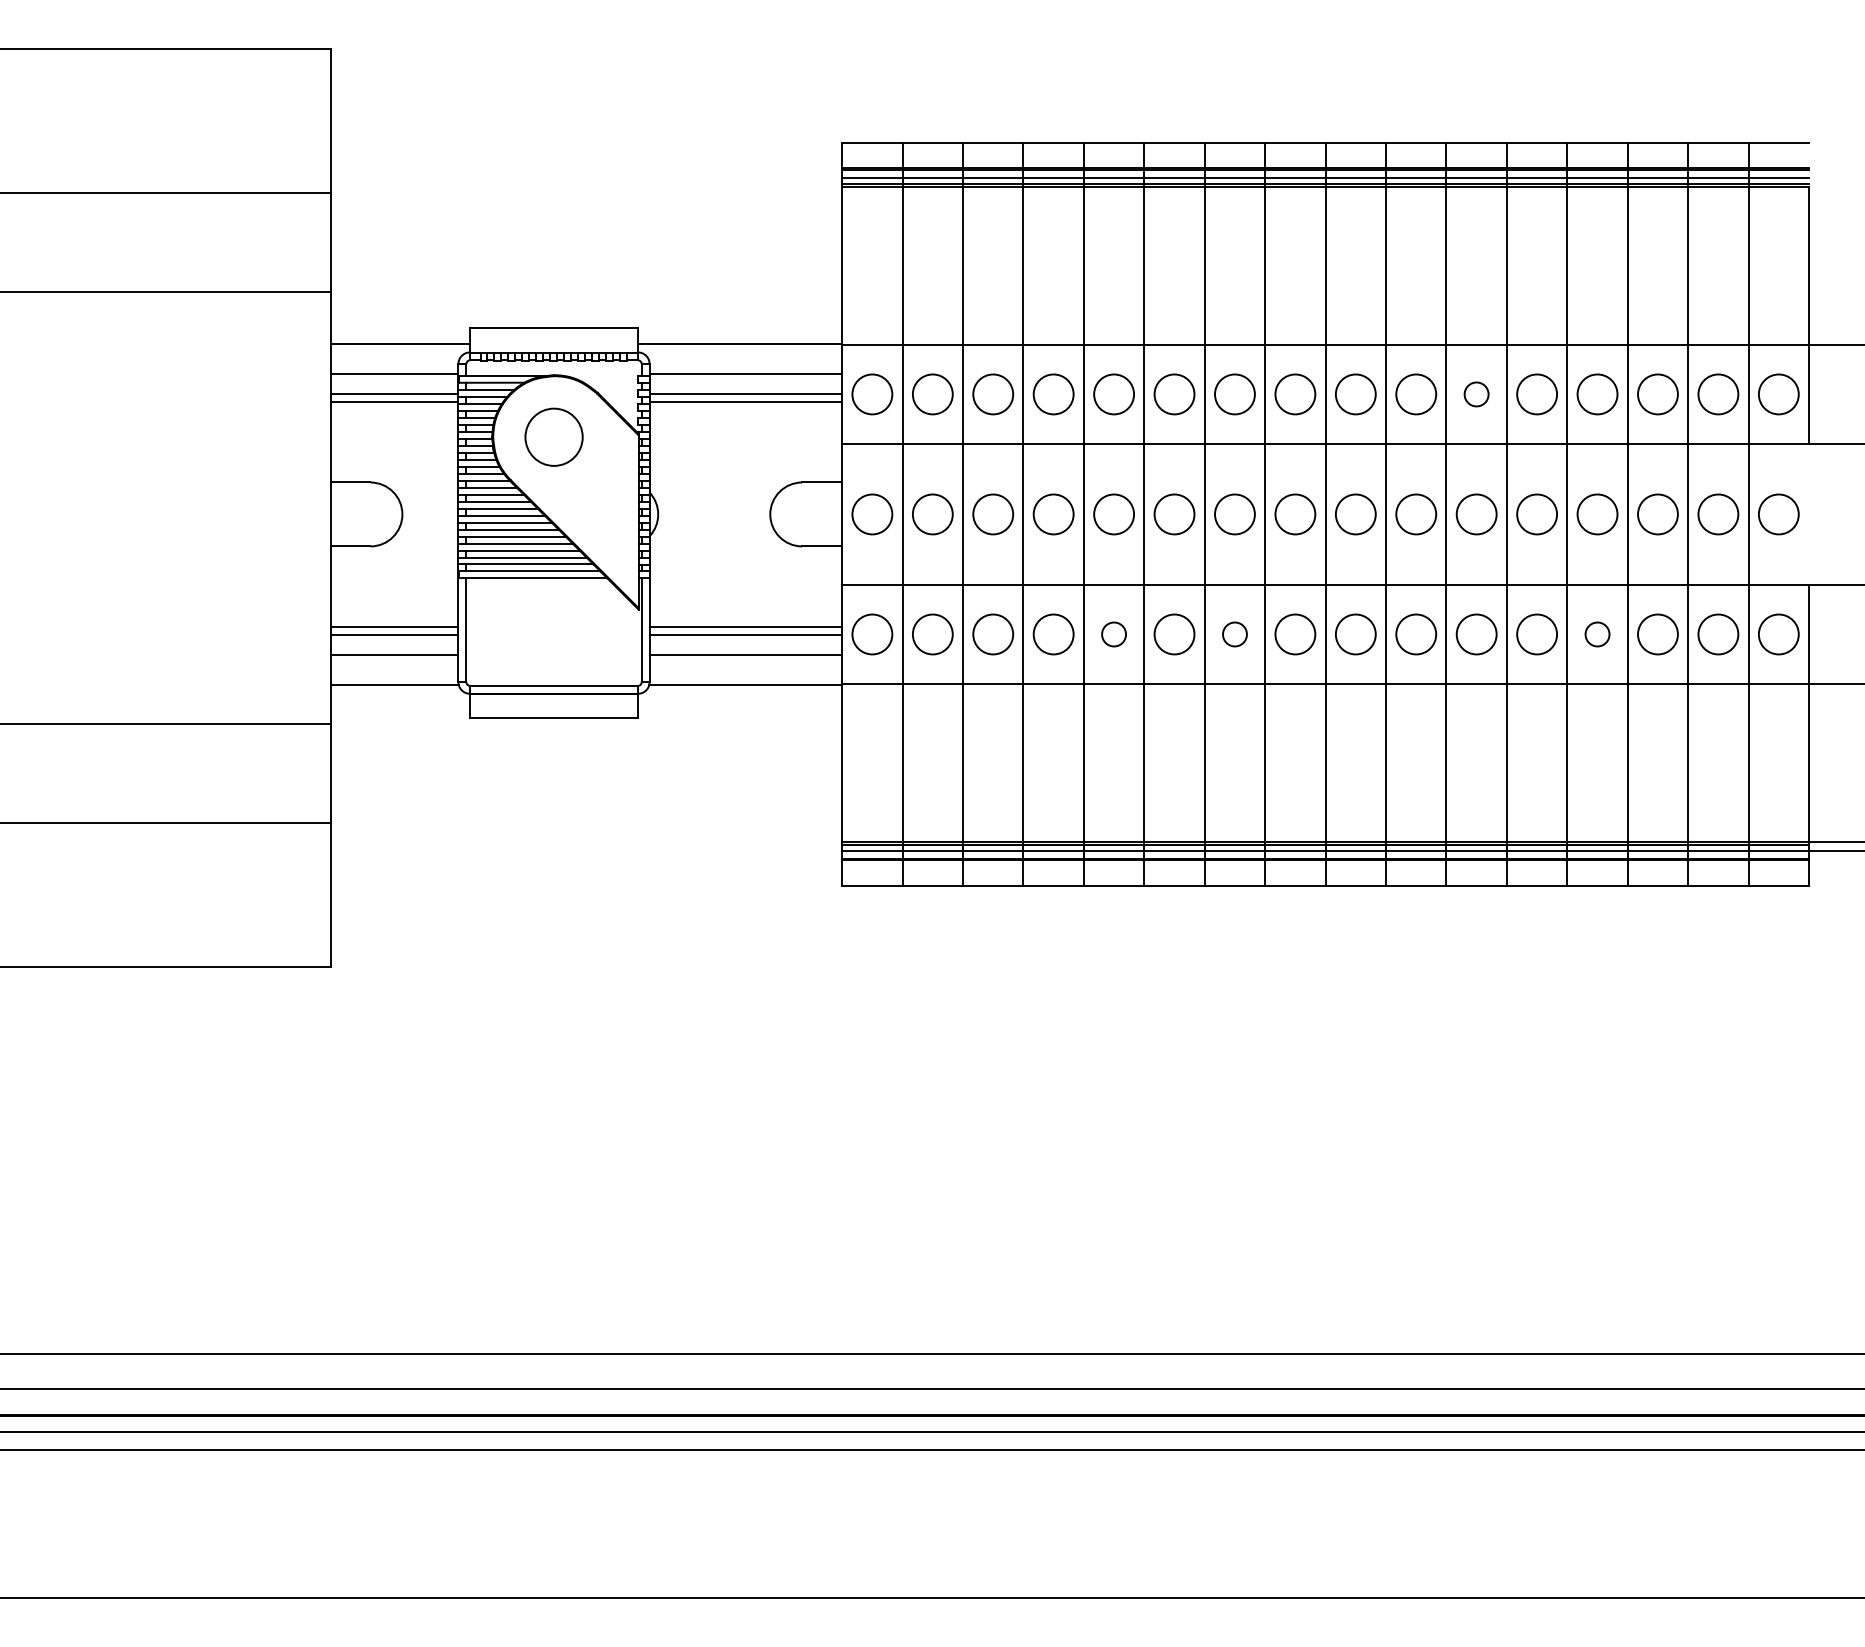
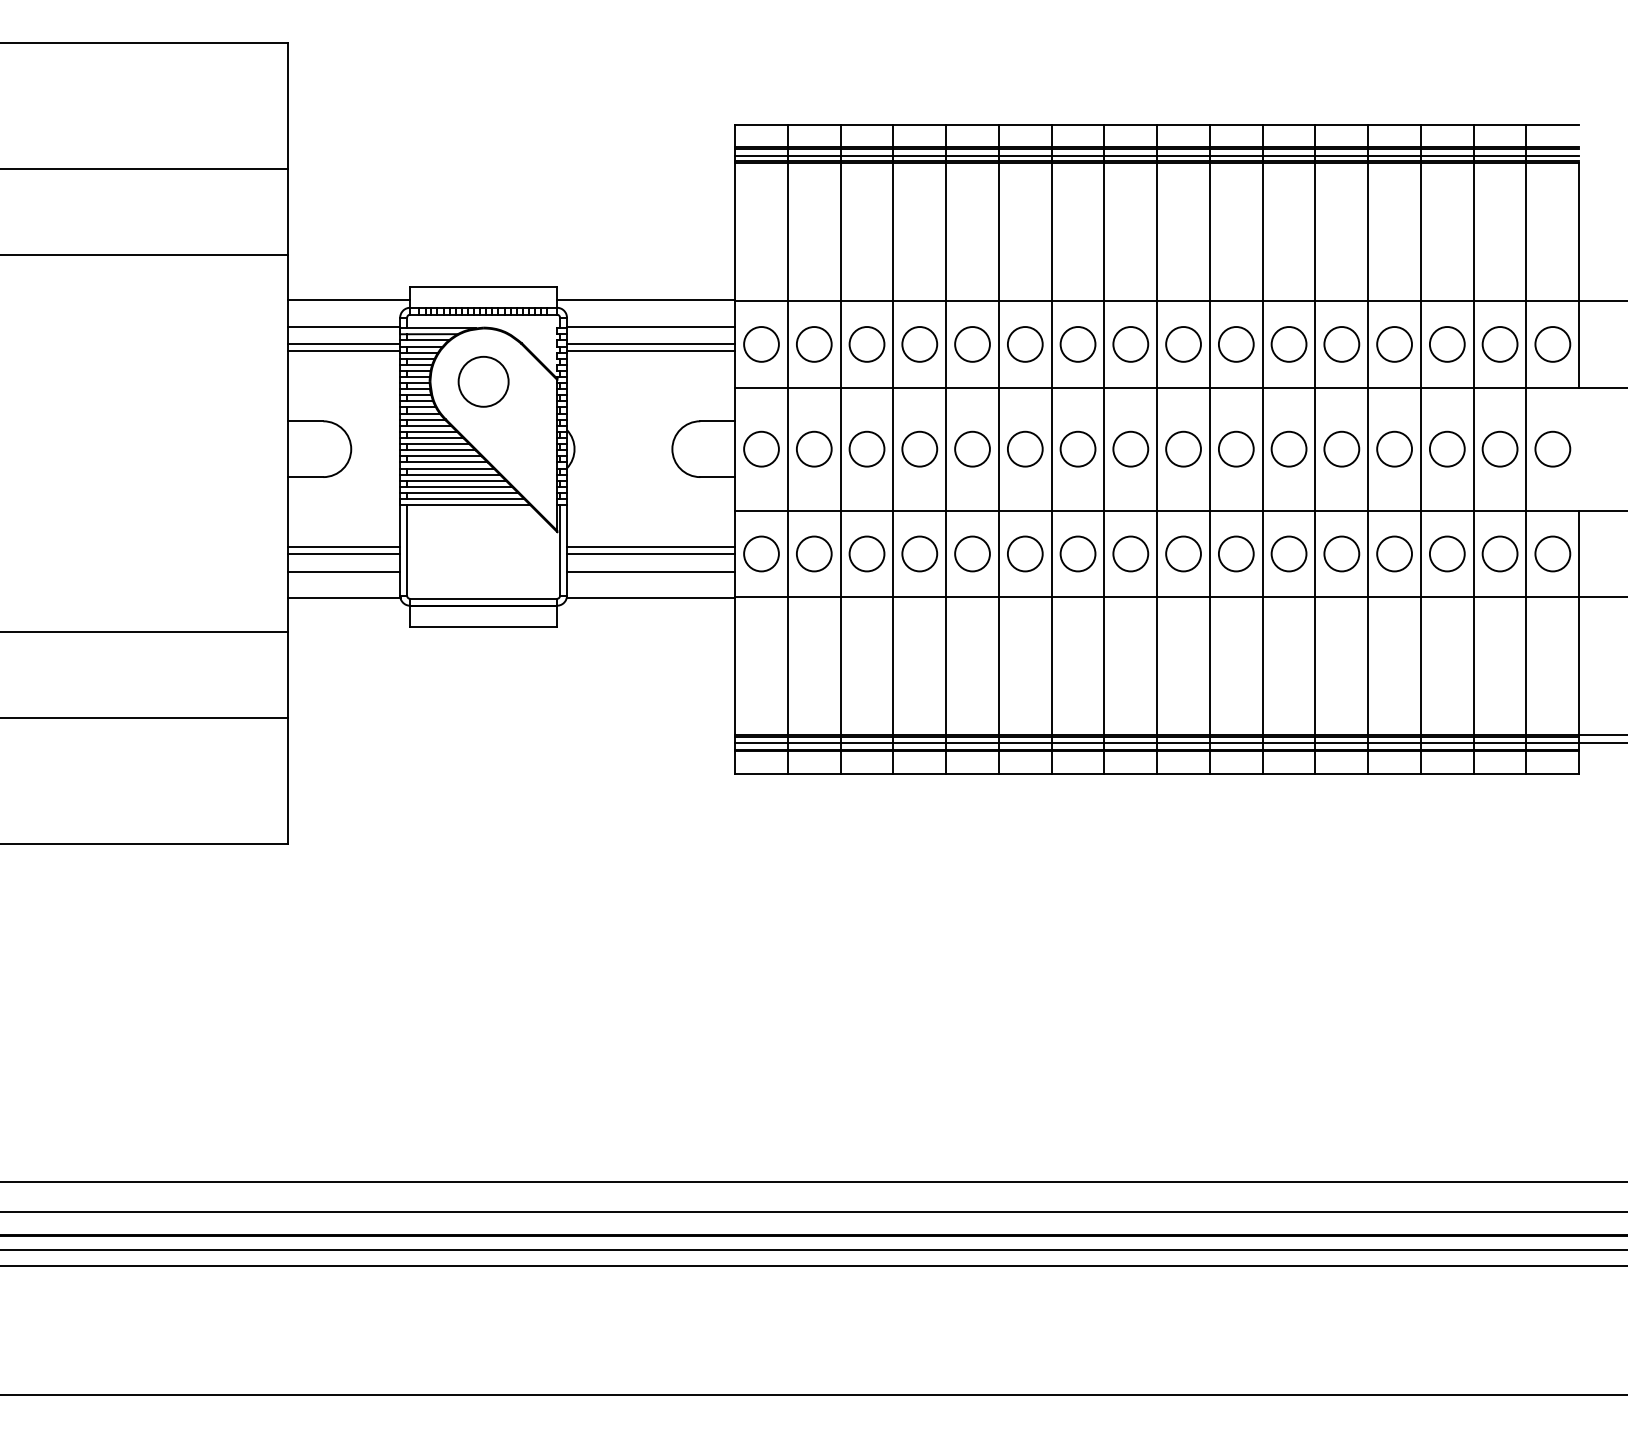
circle: (1476, 394) -> (1288, 344), size x1.67
circle: (1113, 634) -> (972, 554), size x1.67
circle: (1234, 634) -> (1077, 554), size x1.67
circle: (1597, 634) -> (1394, 554), size x1.67

